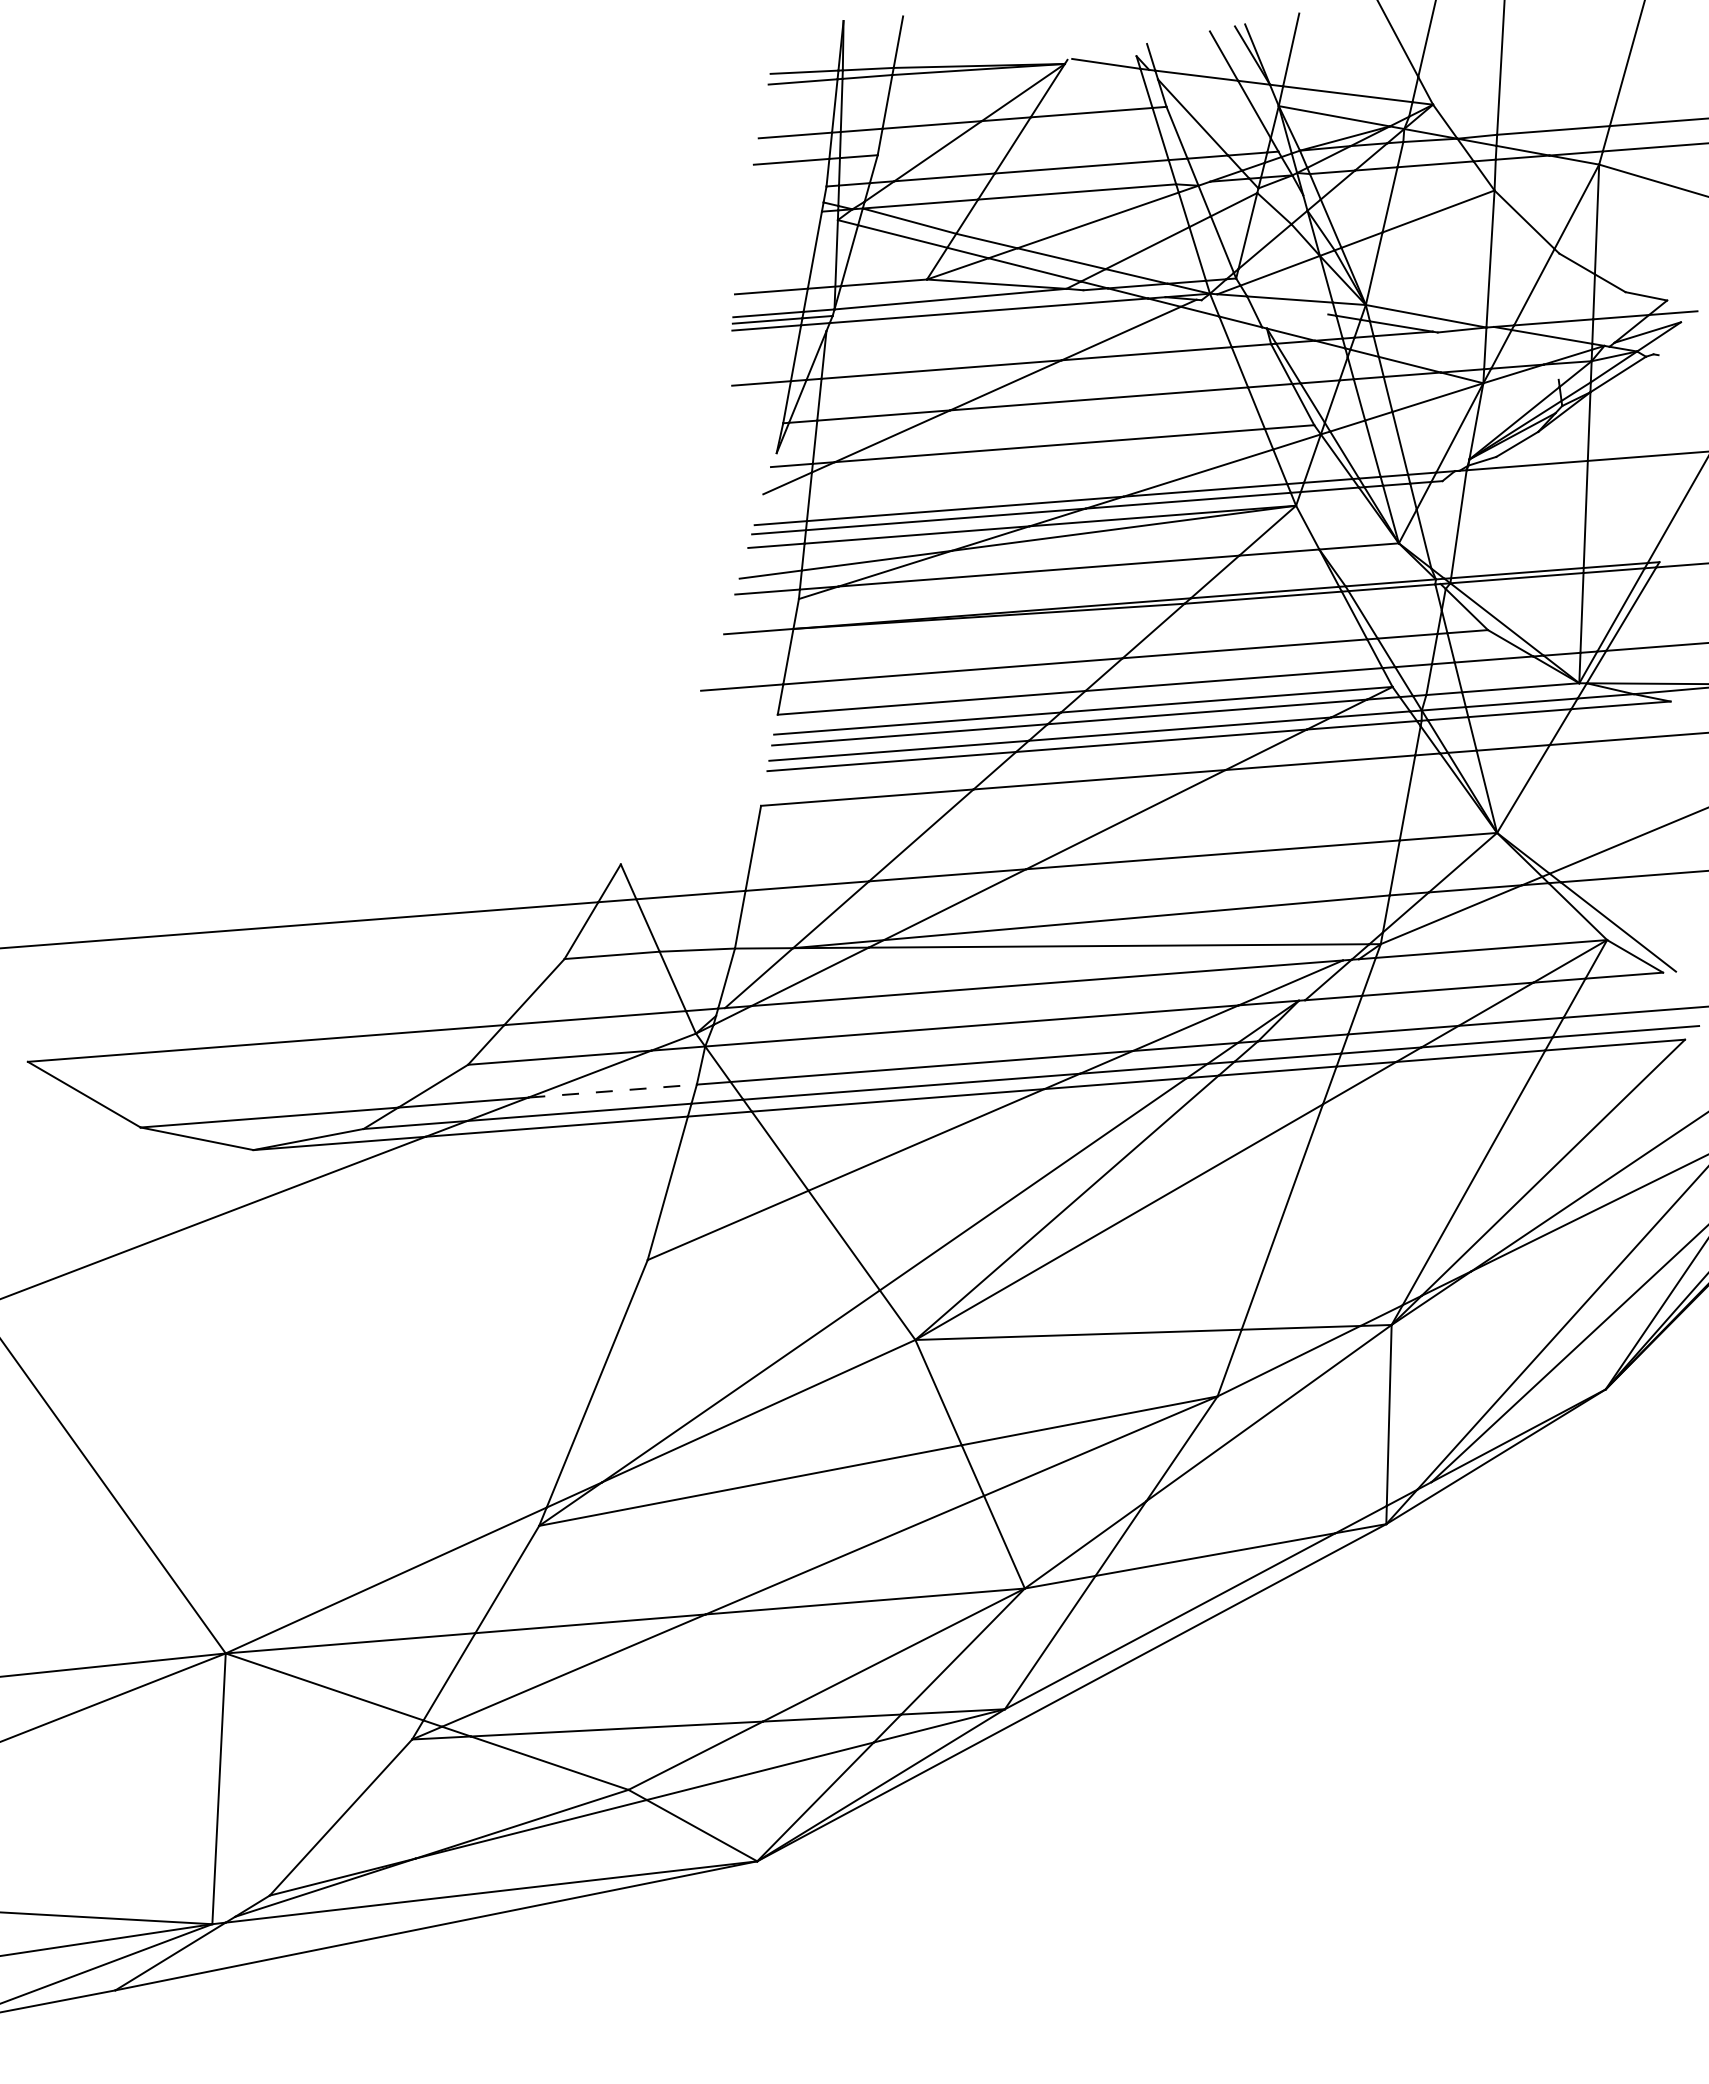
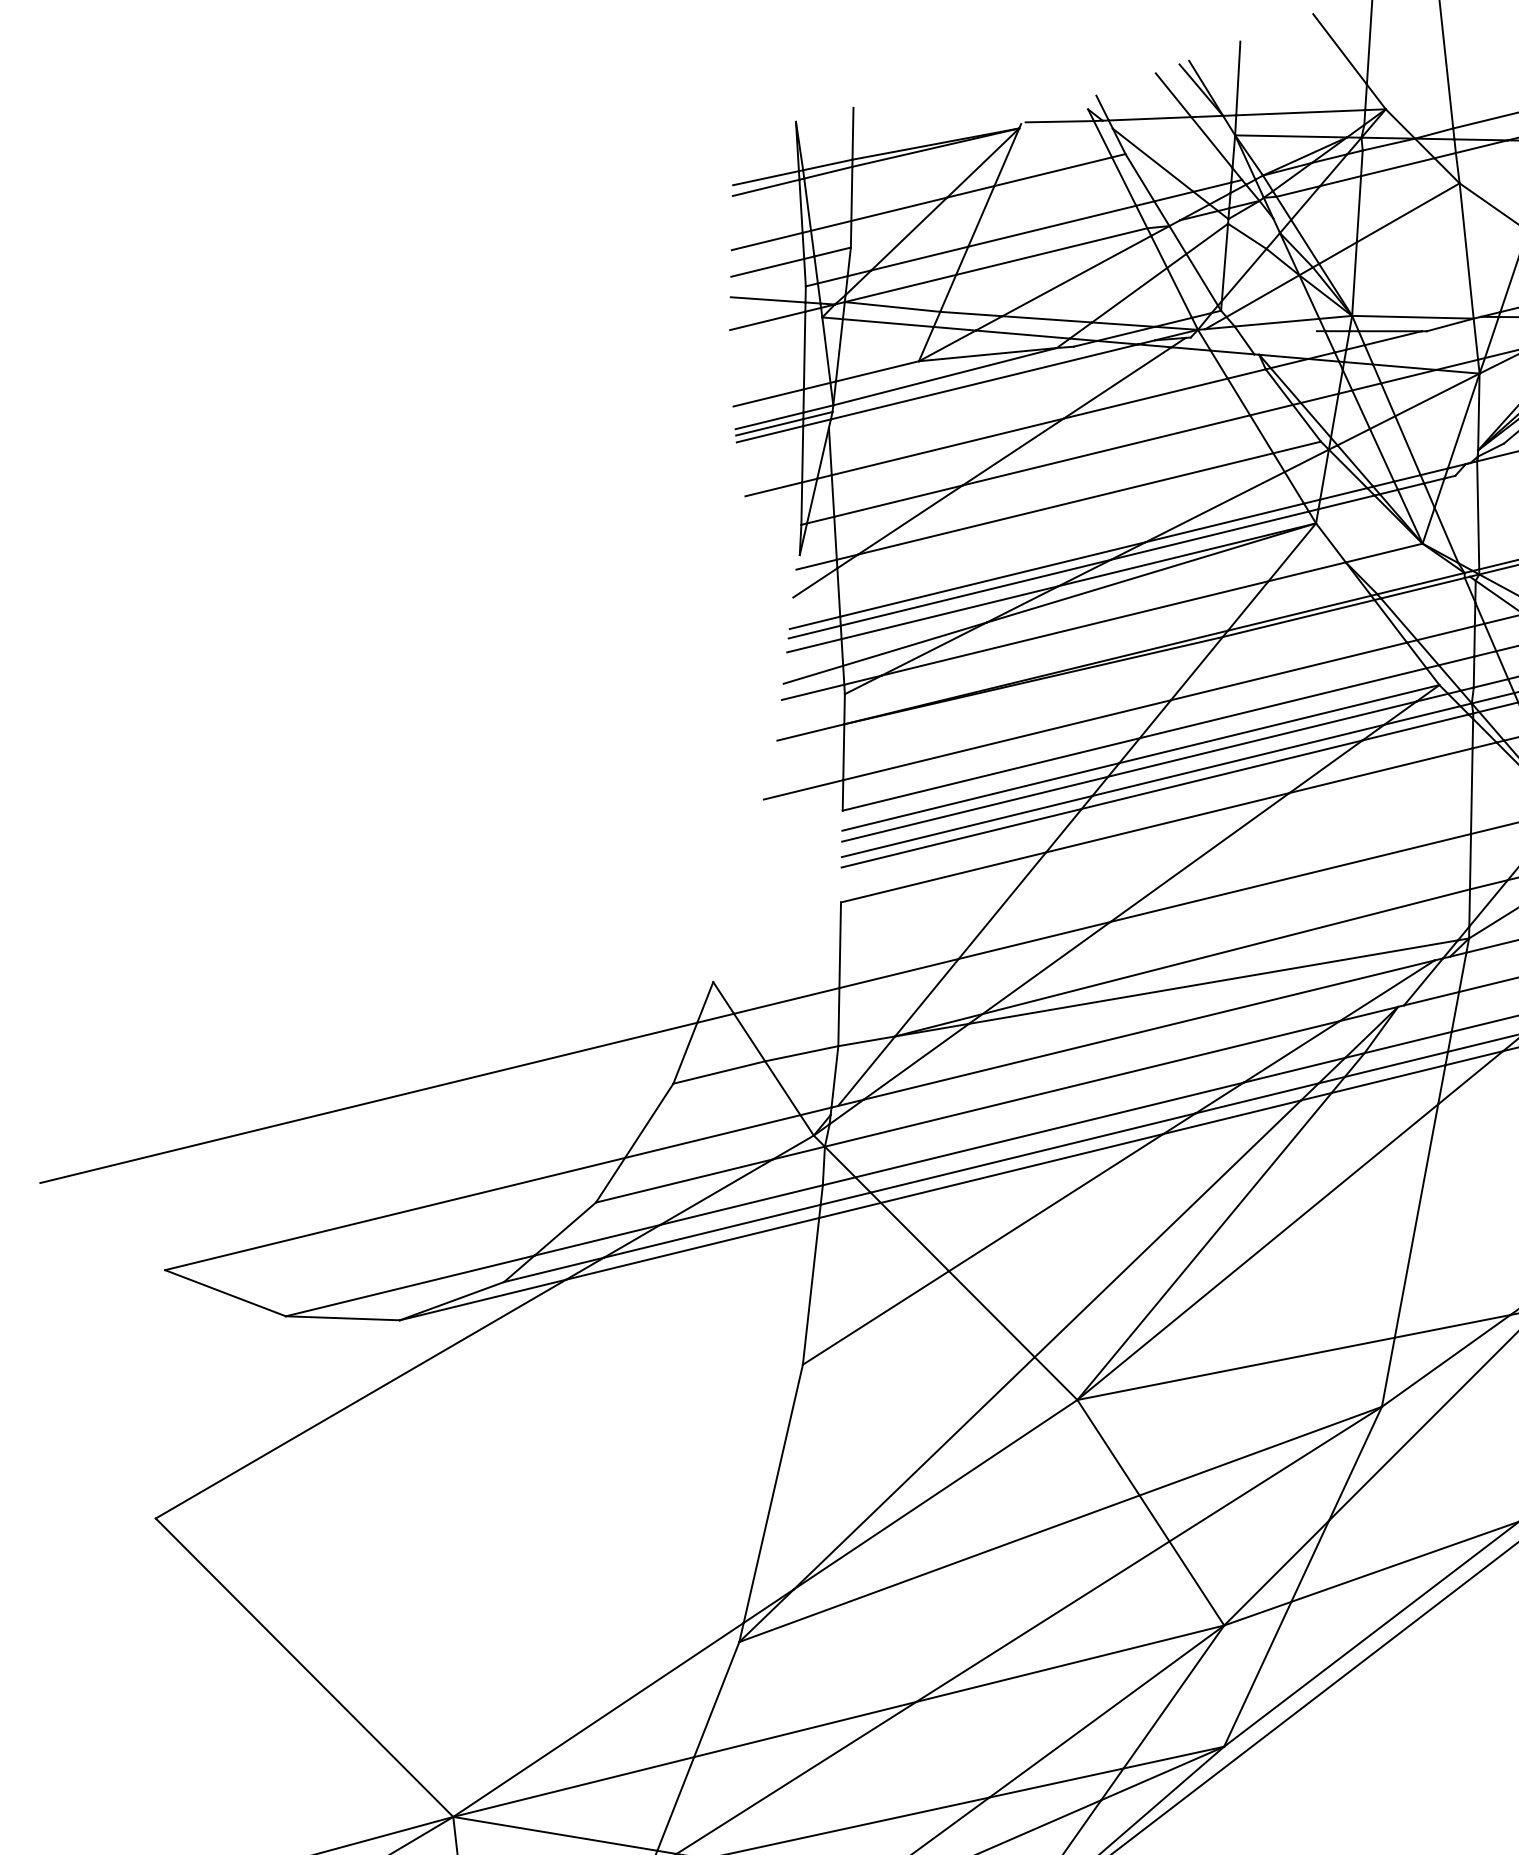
line: (786, 193) -> (767, 299), added
line: (782, 214) -> (767, 320), added
line: (613, 1091) -> (742, 1205), dashed -> solid

